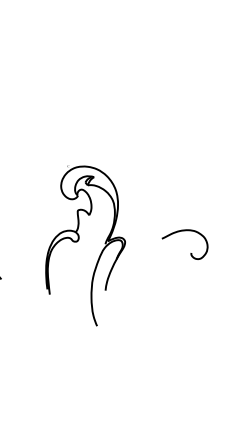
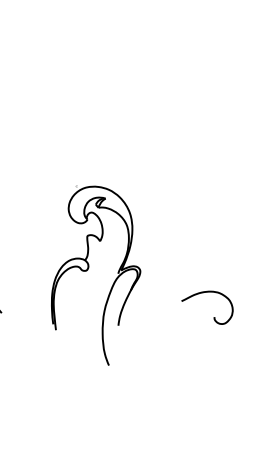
curve: (190, 253) -> (213, 317), moved

